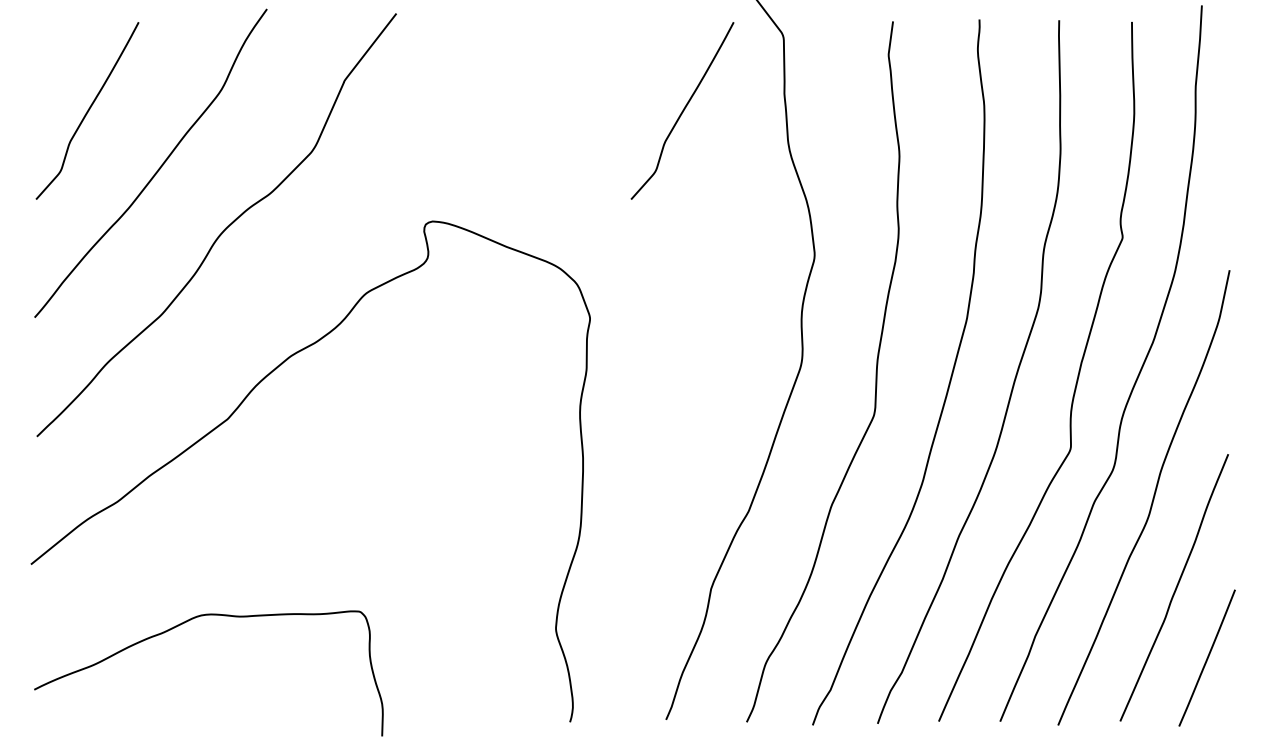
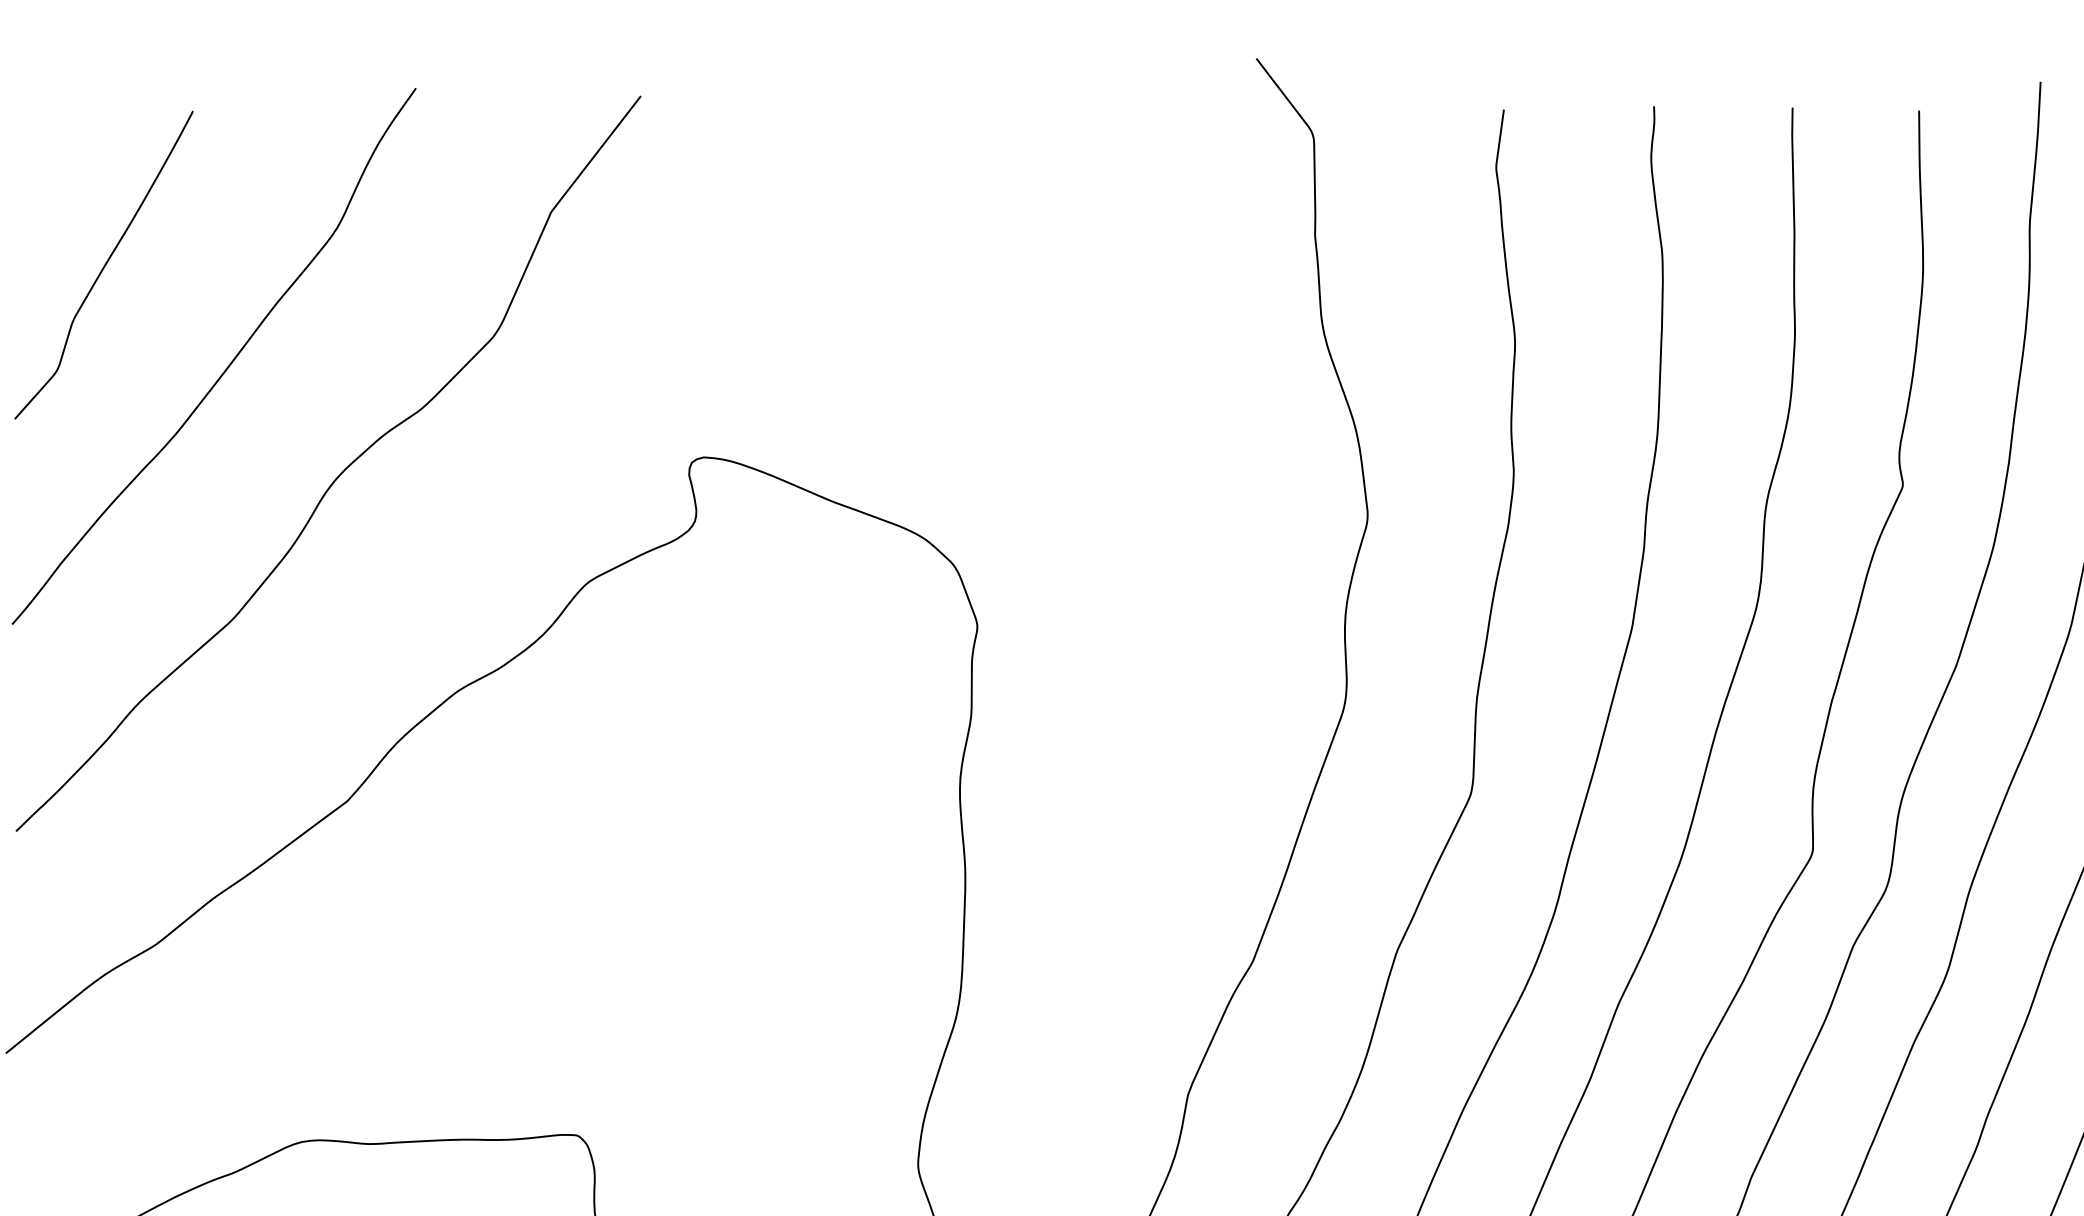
curve: (682, 110) -> (1137, 264), removed

